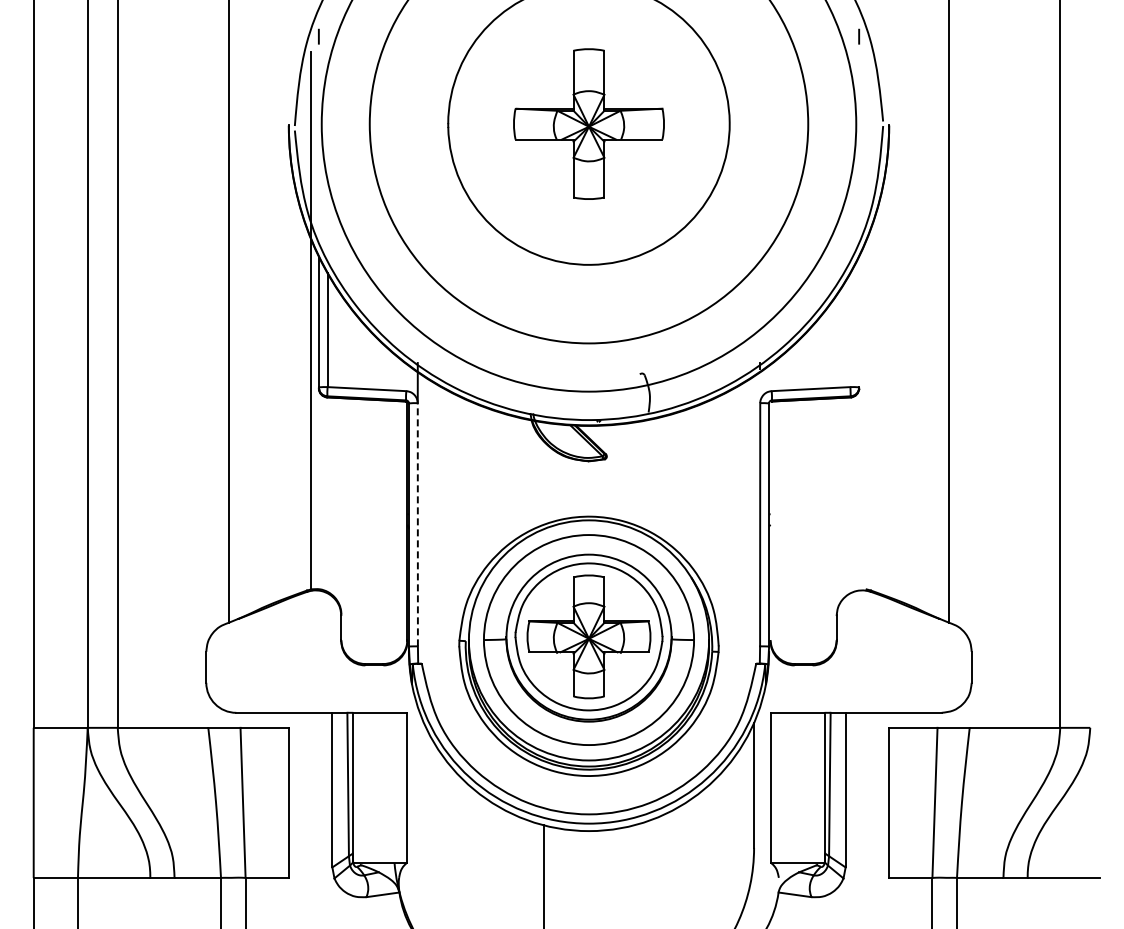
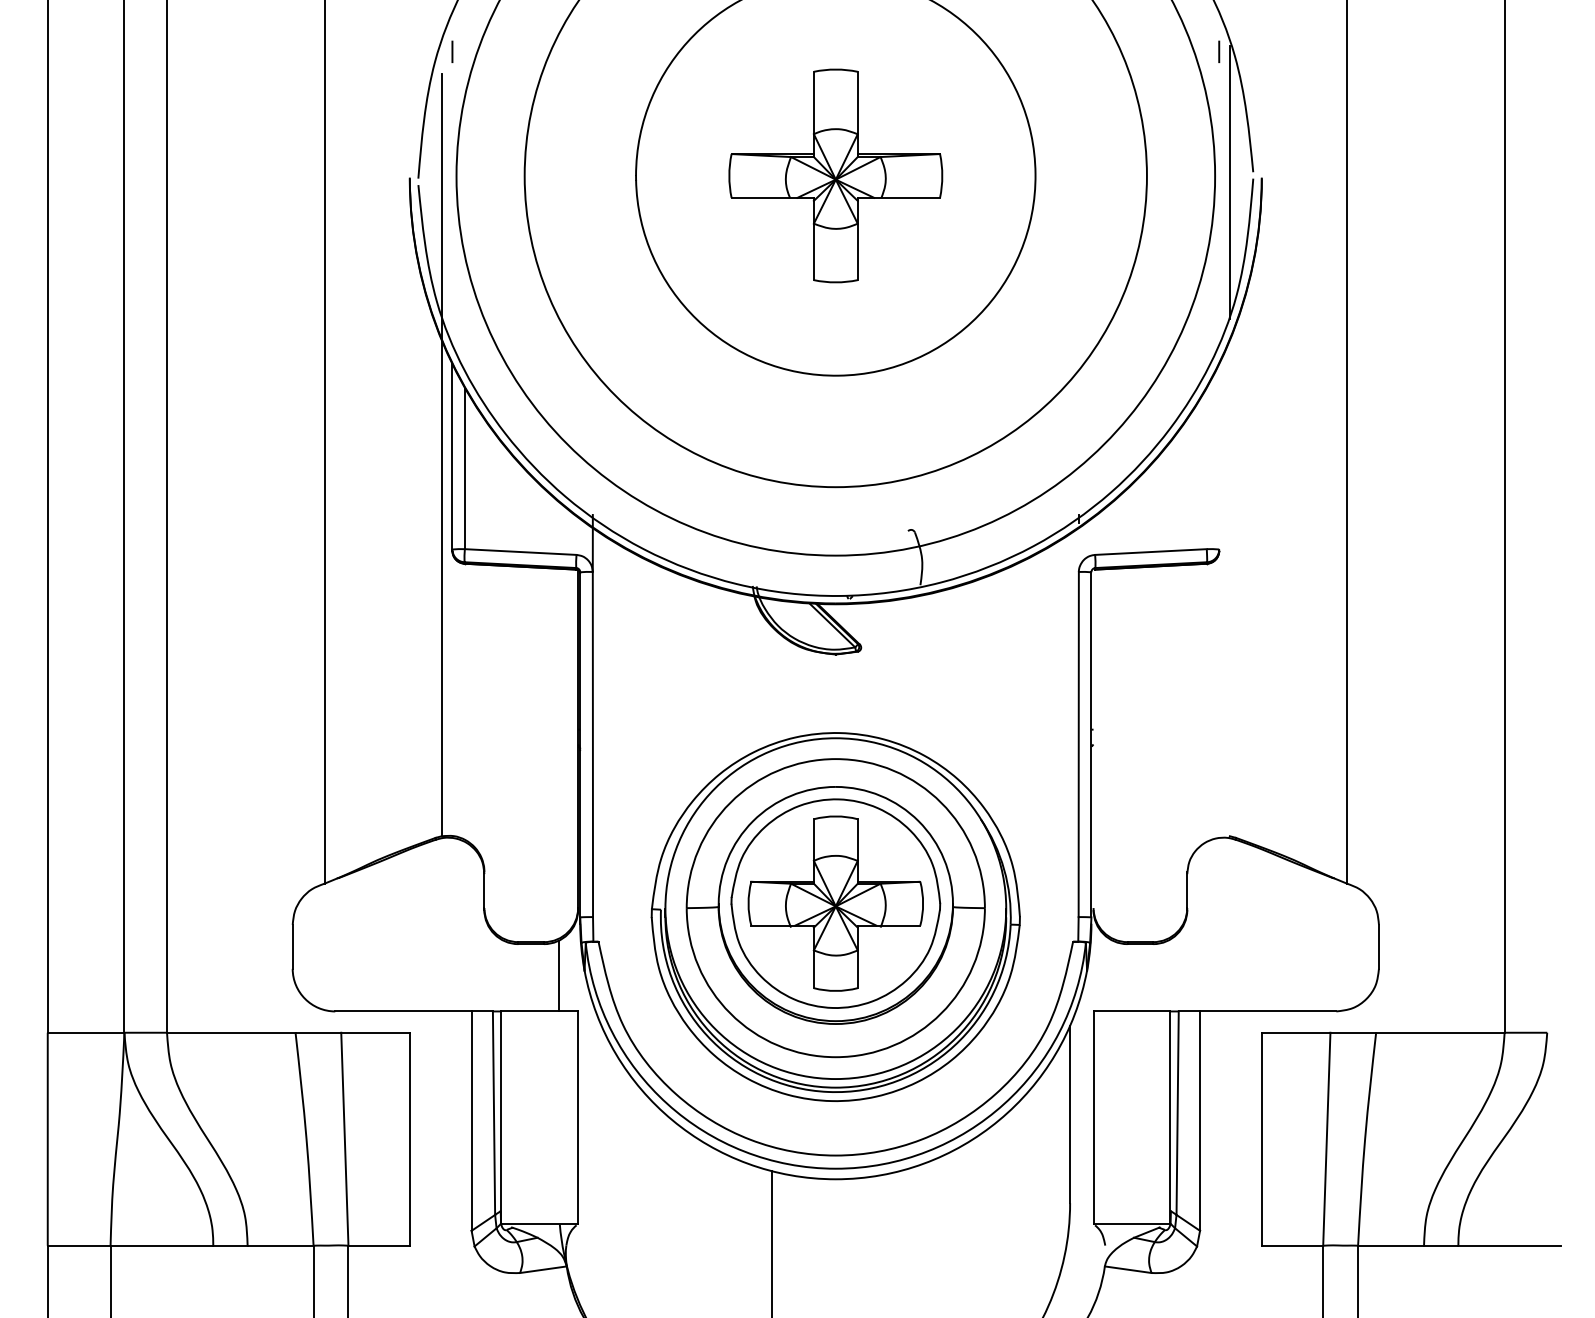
line: (866, 128) -> (1229, 182), added
line: (417, 524) -> (592, 744), dashed -> solid
line: (393, 687) -> (558, 975), added

